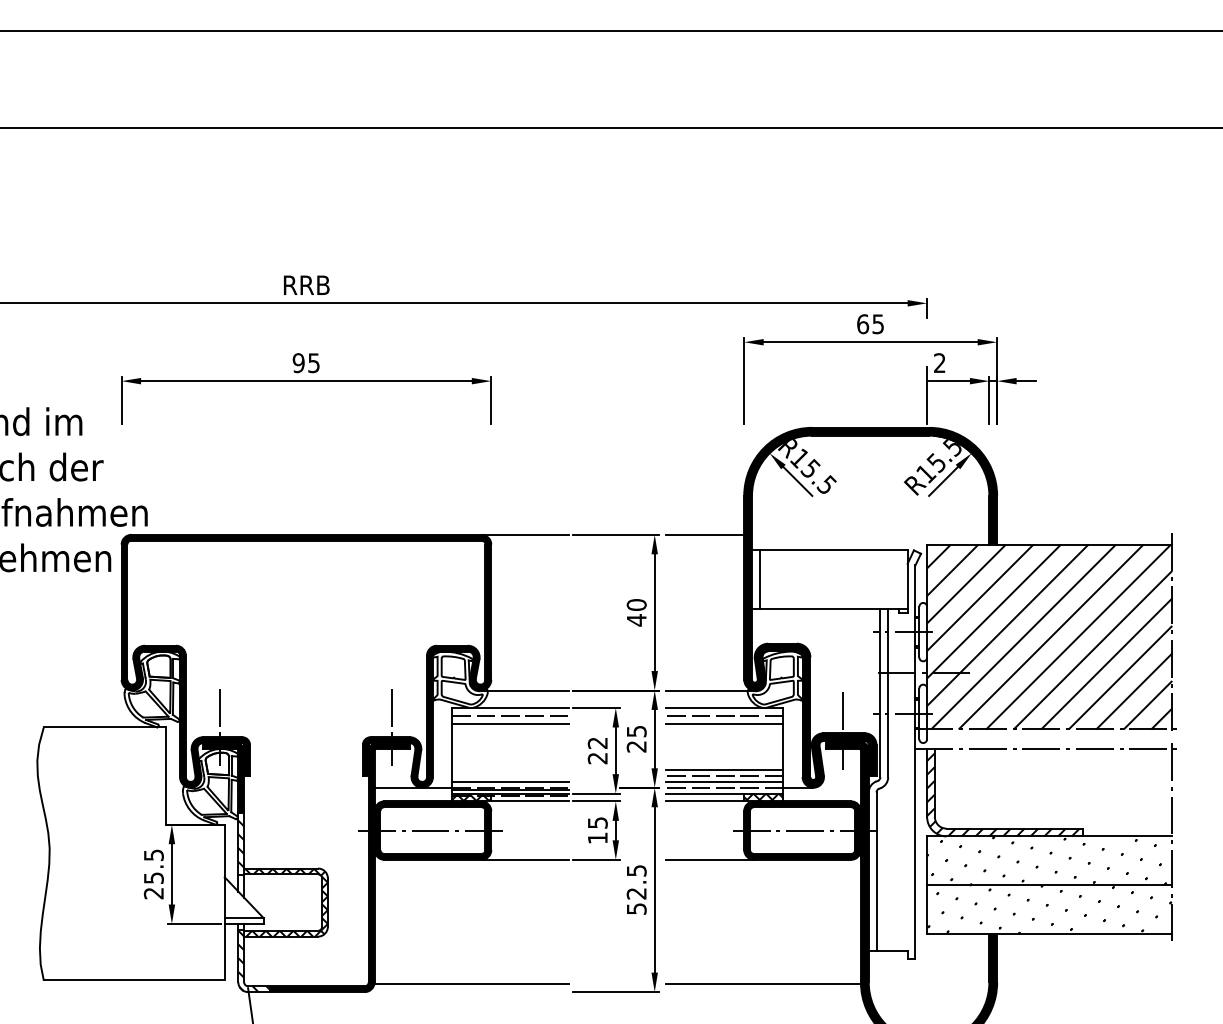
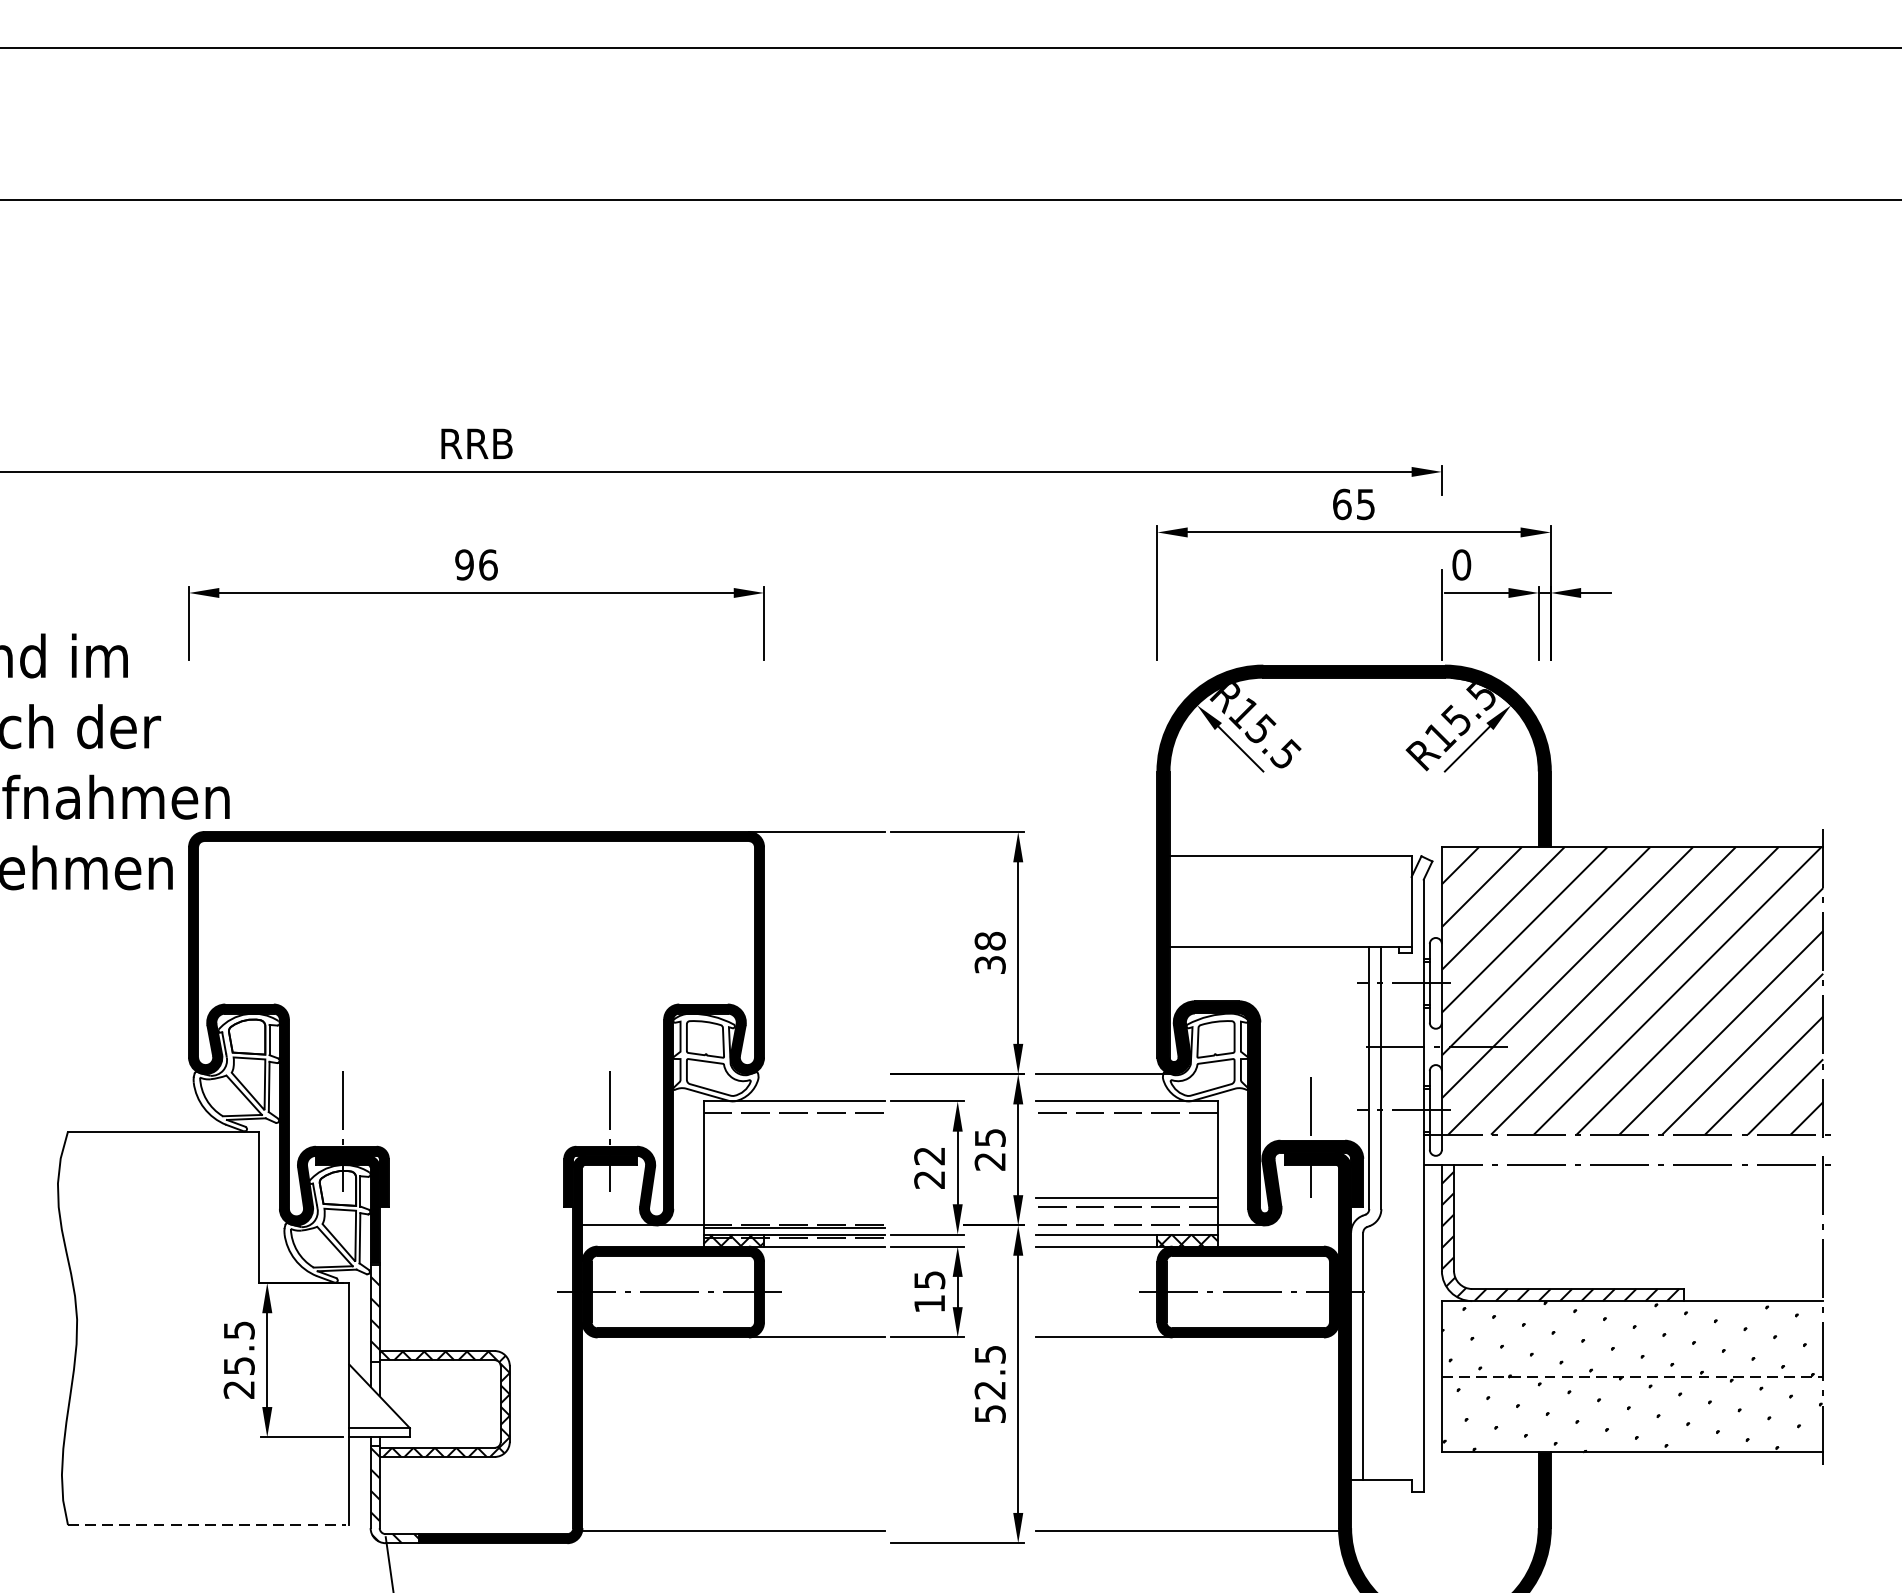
text: (314, 363) -> (489, 565), 95 -> 96
text: (939, 363) -> (1461, 565), 2 -> 0
line: (705, 534) -> (1097, 831), removed
line: (759, 579) -> (1181, 901), removed
text: (636, 612) -> (989, 952), 40 -> 38
line: (524, 690) -> (815, 1074), removed
line: (510, 723) -> (793, 1125), removed
line: (724, 723) -> (1126, 1125), removed
line: (510, 781) -> (793, 1215), removed
line: (724, 781) -> (1126, 1215), removed
line: (1049, 885) -> (1632, 1377), solid -> dashed
line: (133, 980) -> (207, 1525), solid -> dashed

